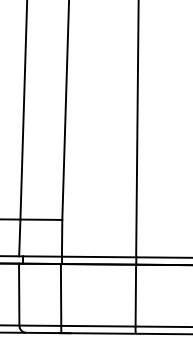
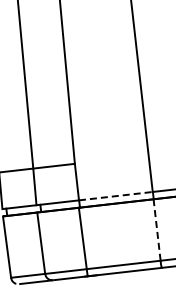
line: (99, 257) -> (116, 196), solid -> dashed
line: (135, 295) -> (156, 229), solid -> dashed

